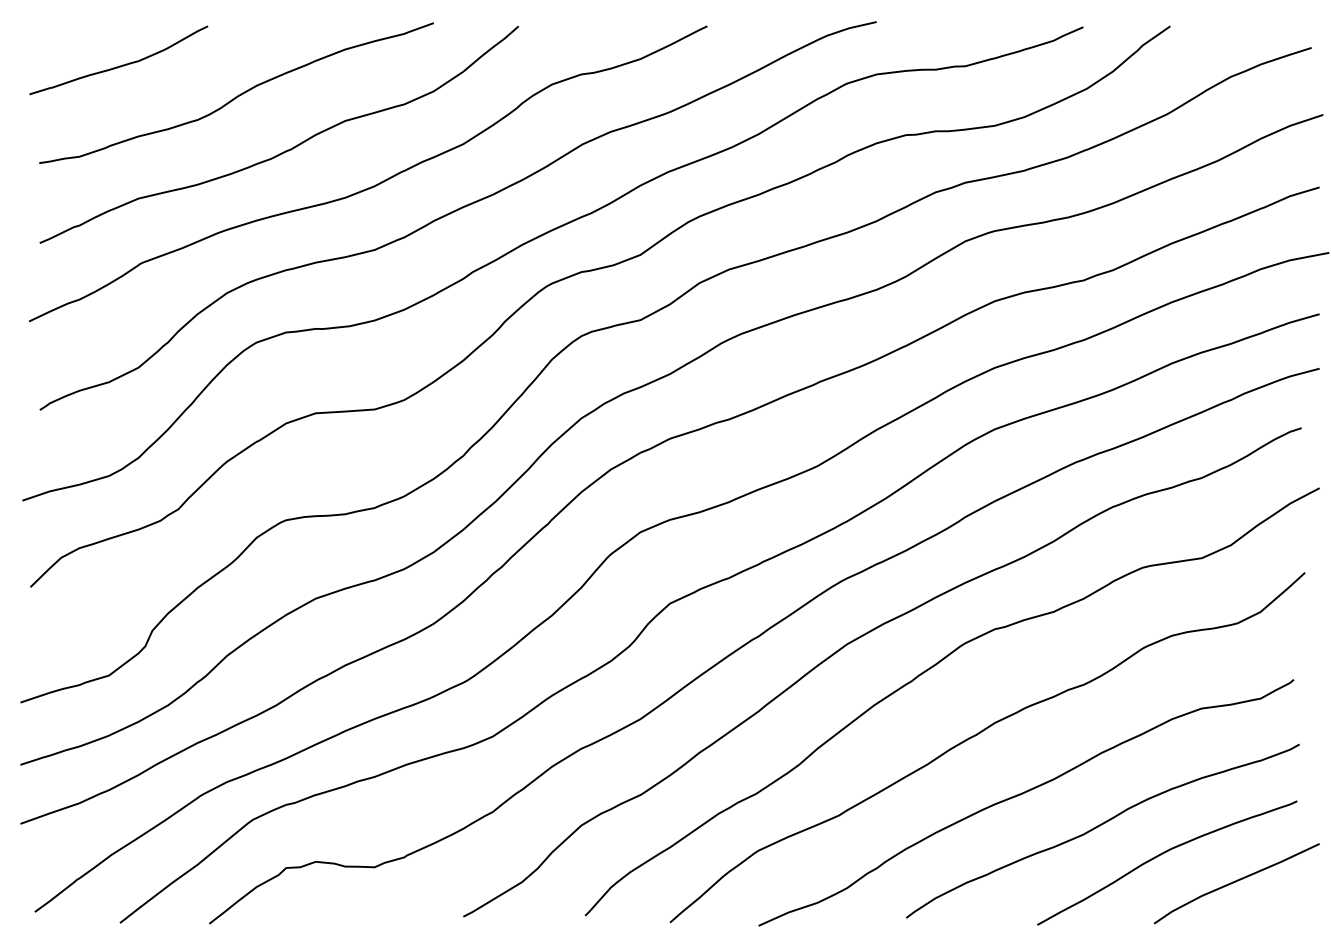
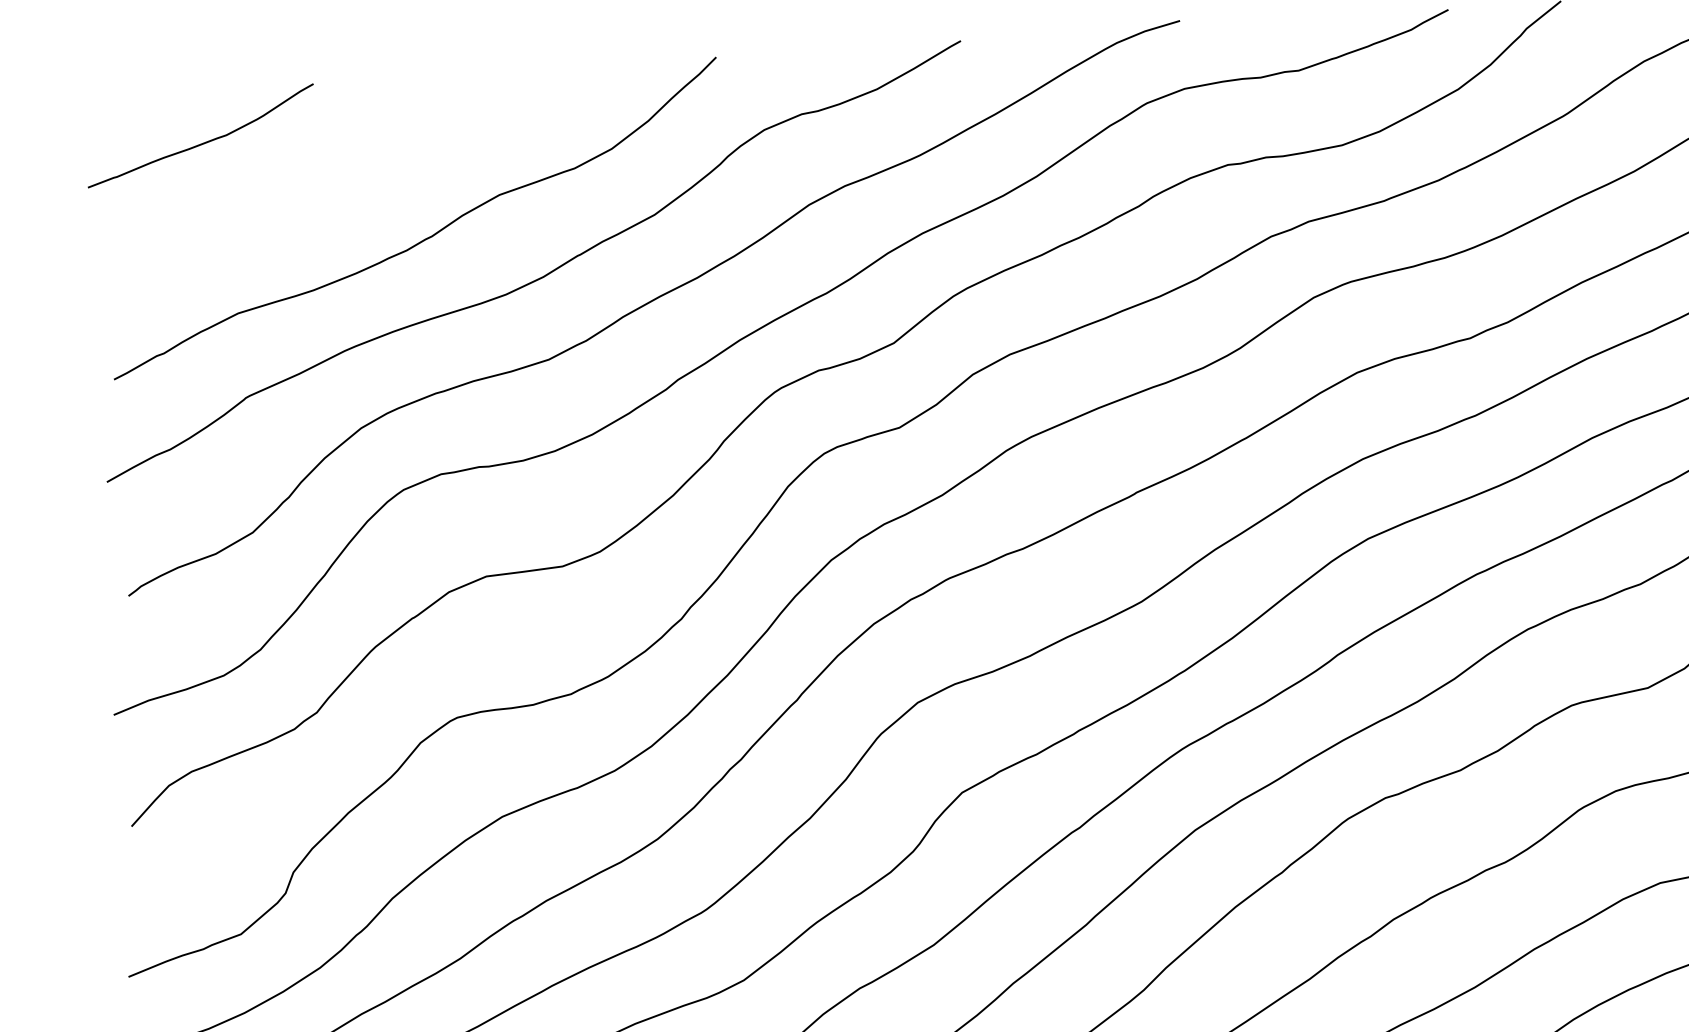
curve: (237, 95) -> (357, 171), removed

